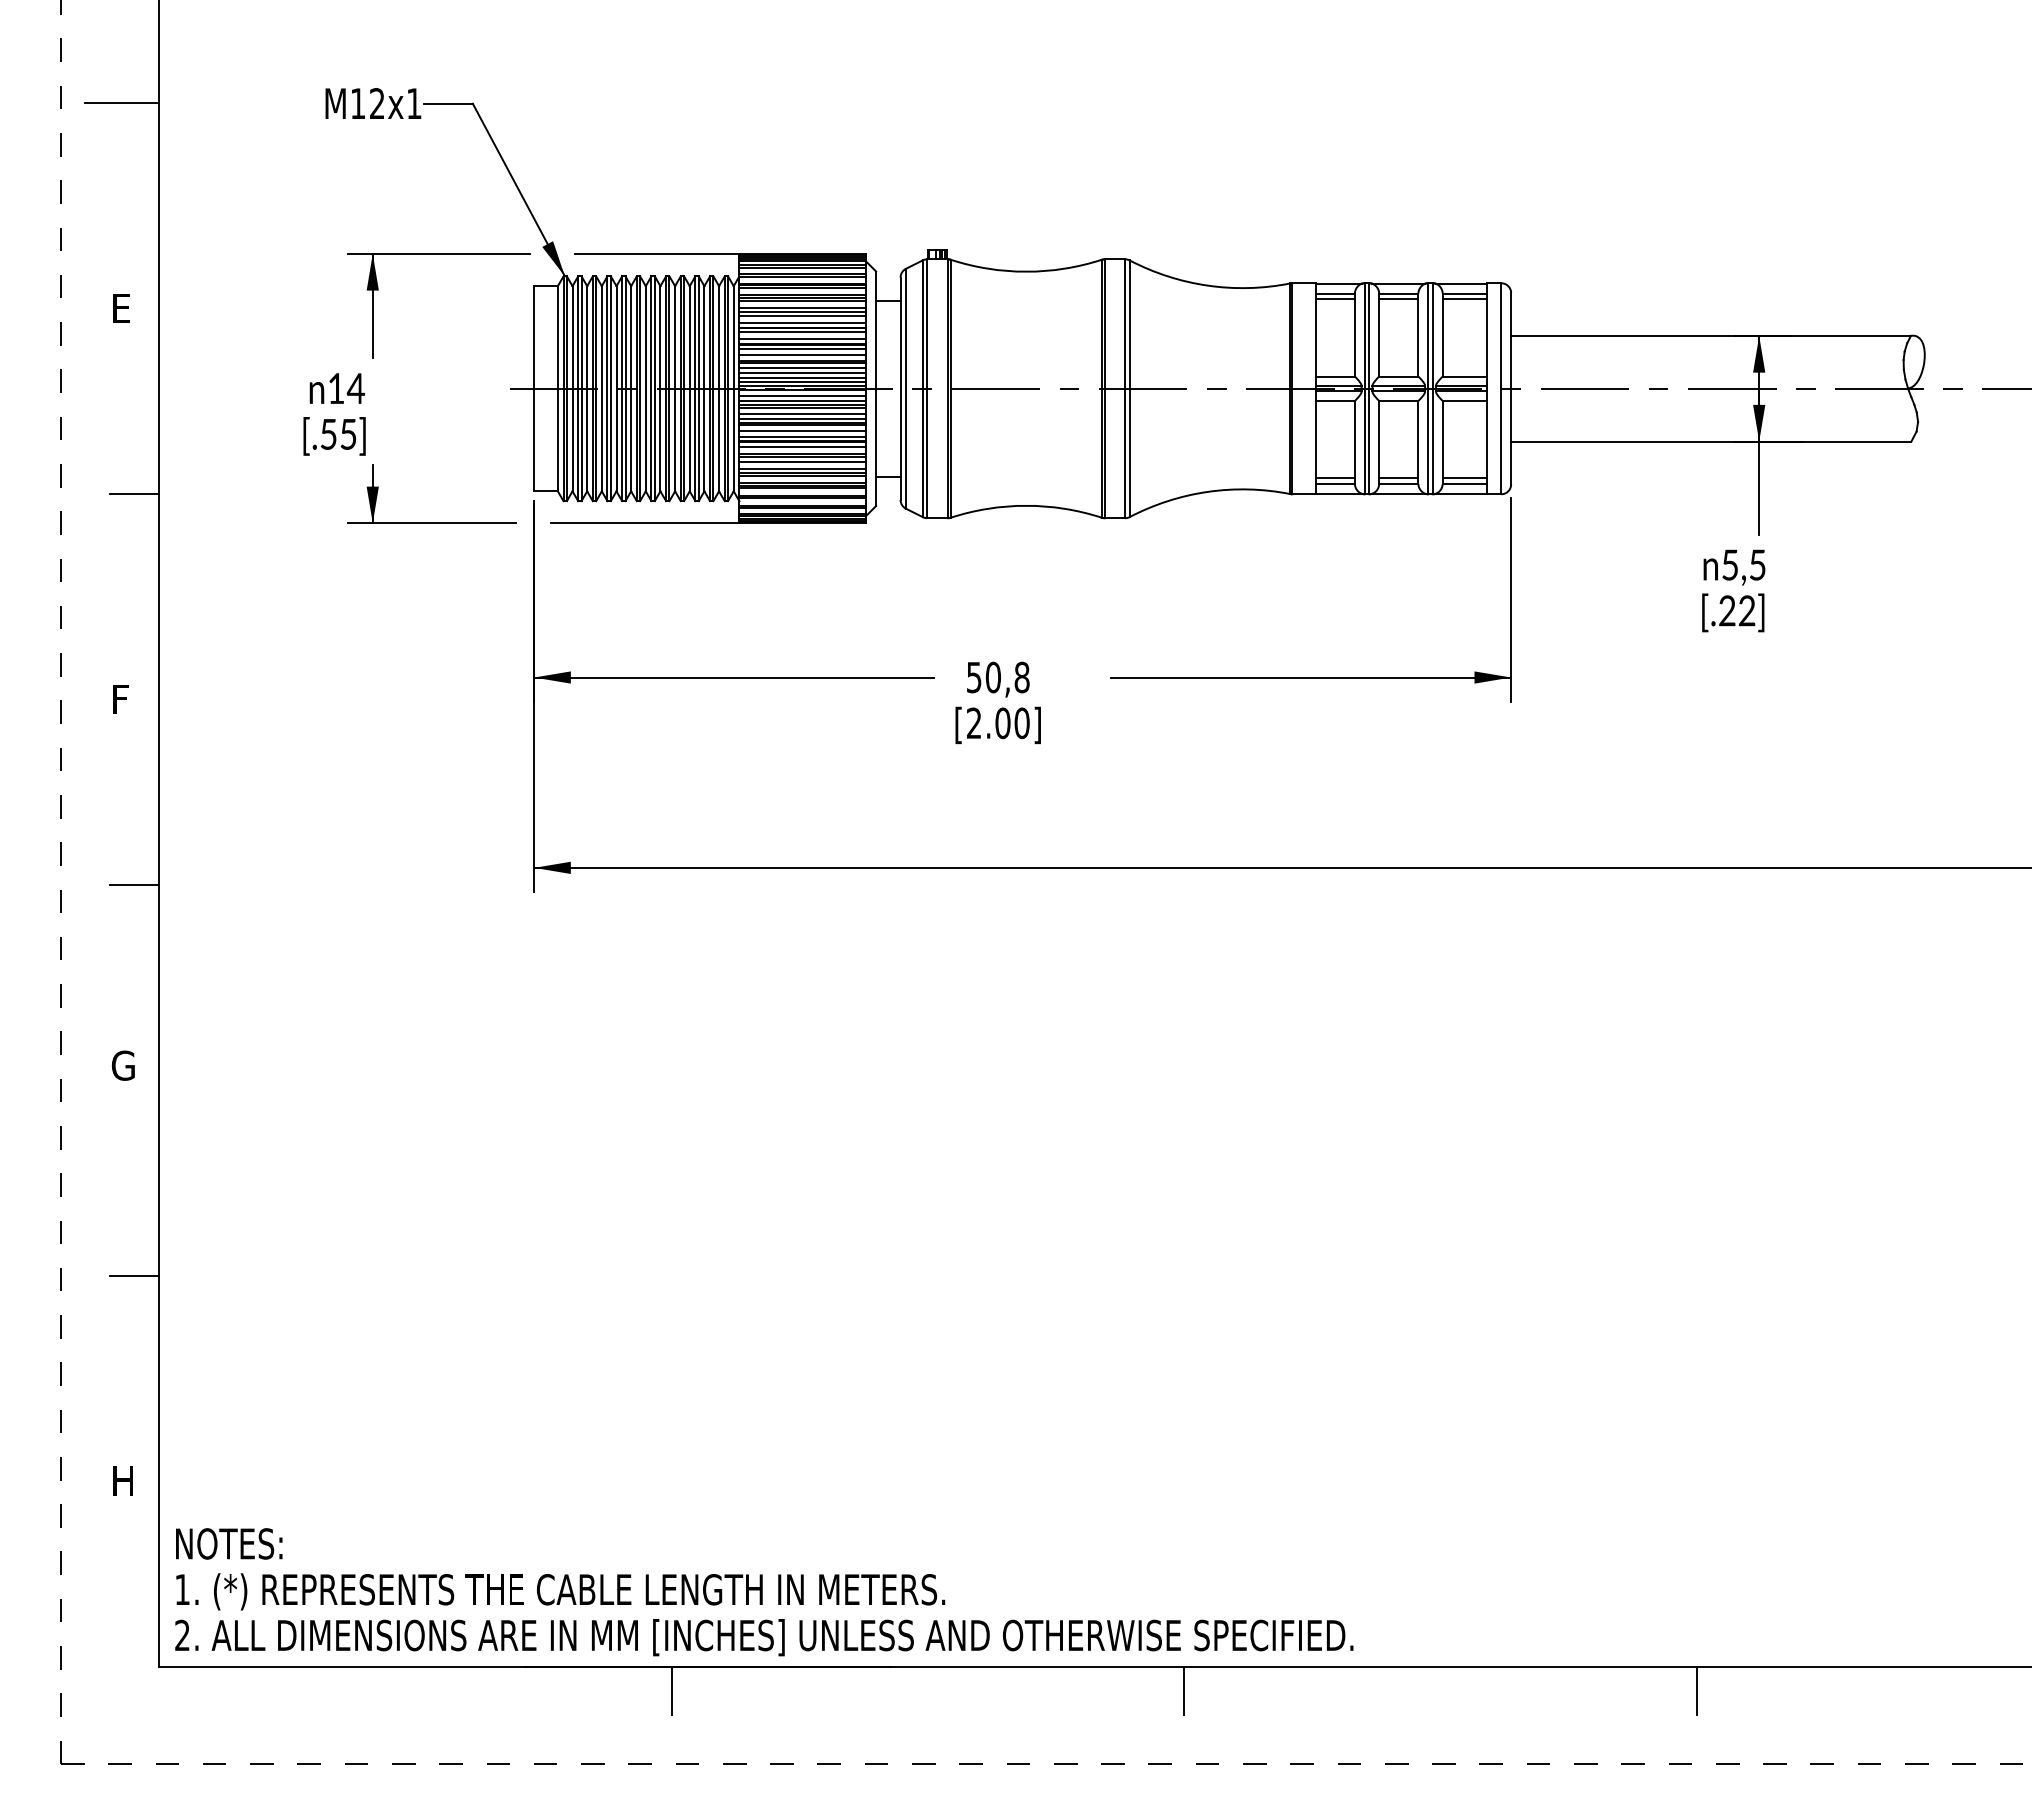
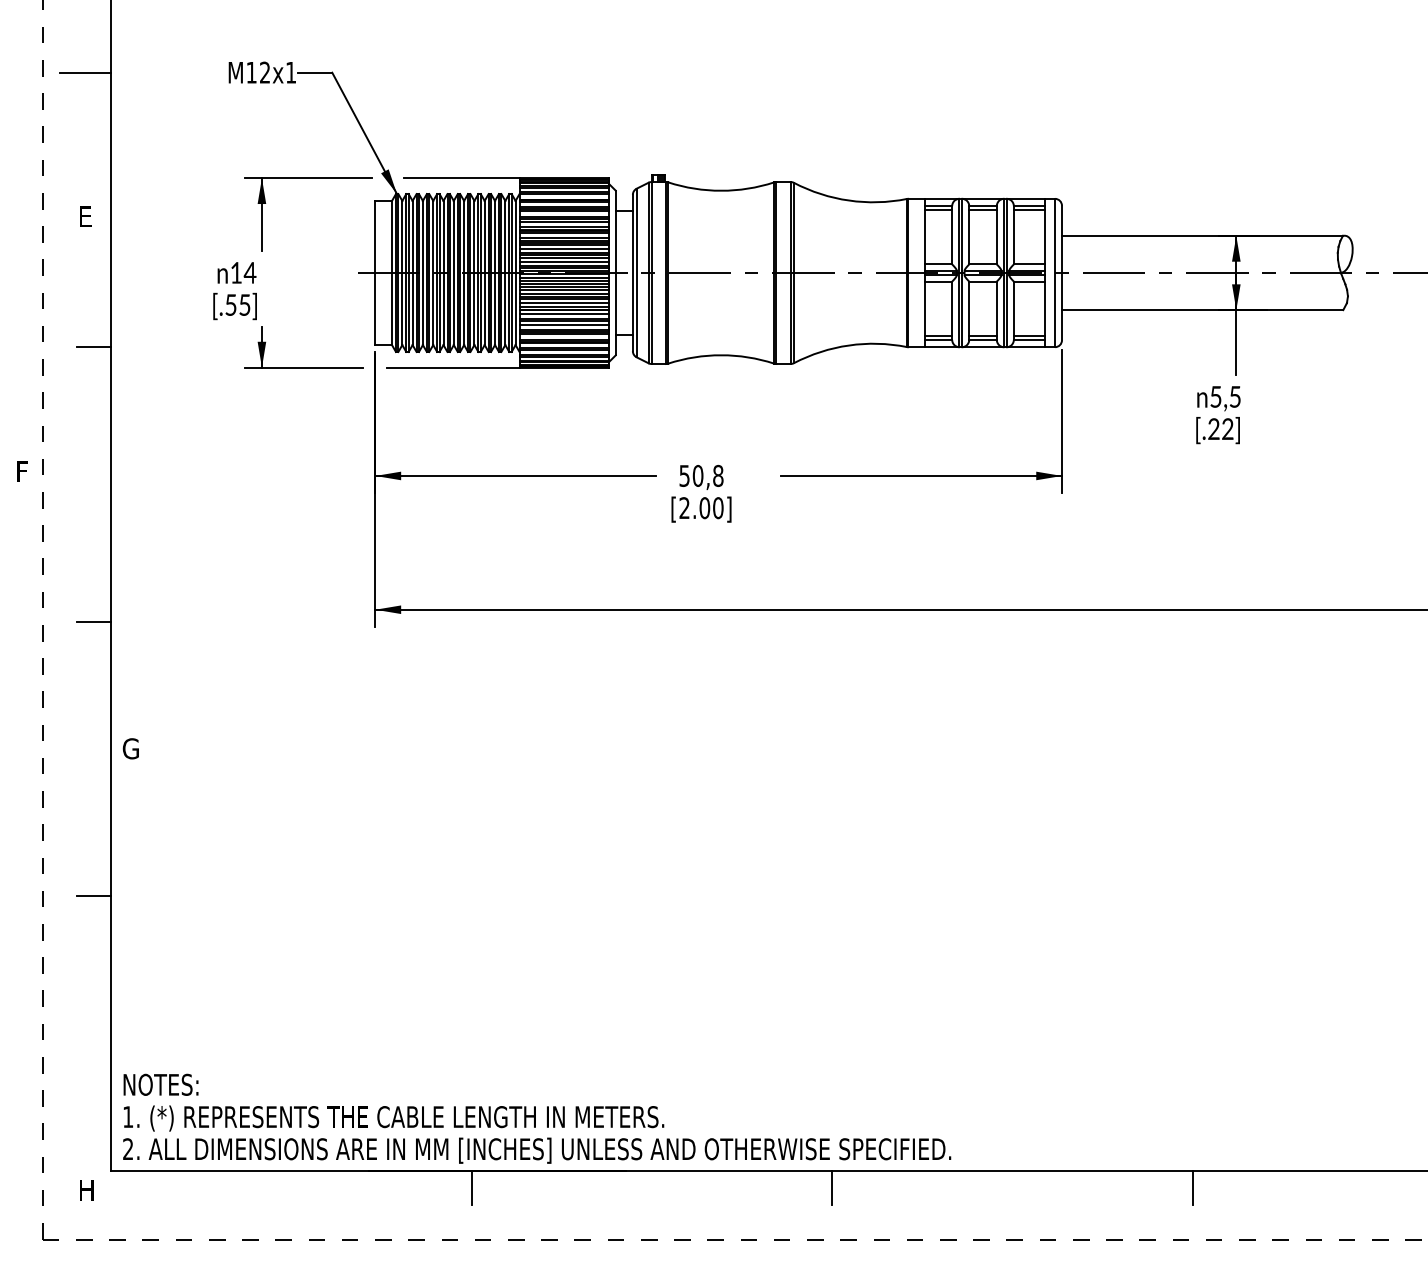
text: (120, 699) -> (22, 471), moved
text: (122, 1065) -> (130, 748), moved
text: (122, 1480) -> (86, 1189), moved

